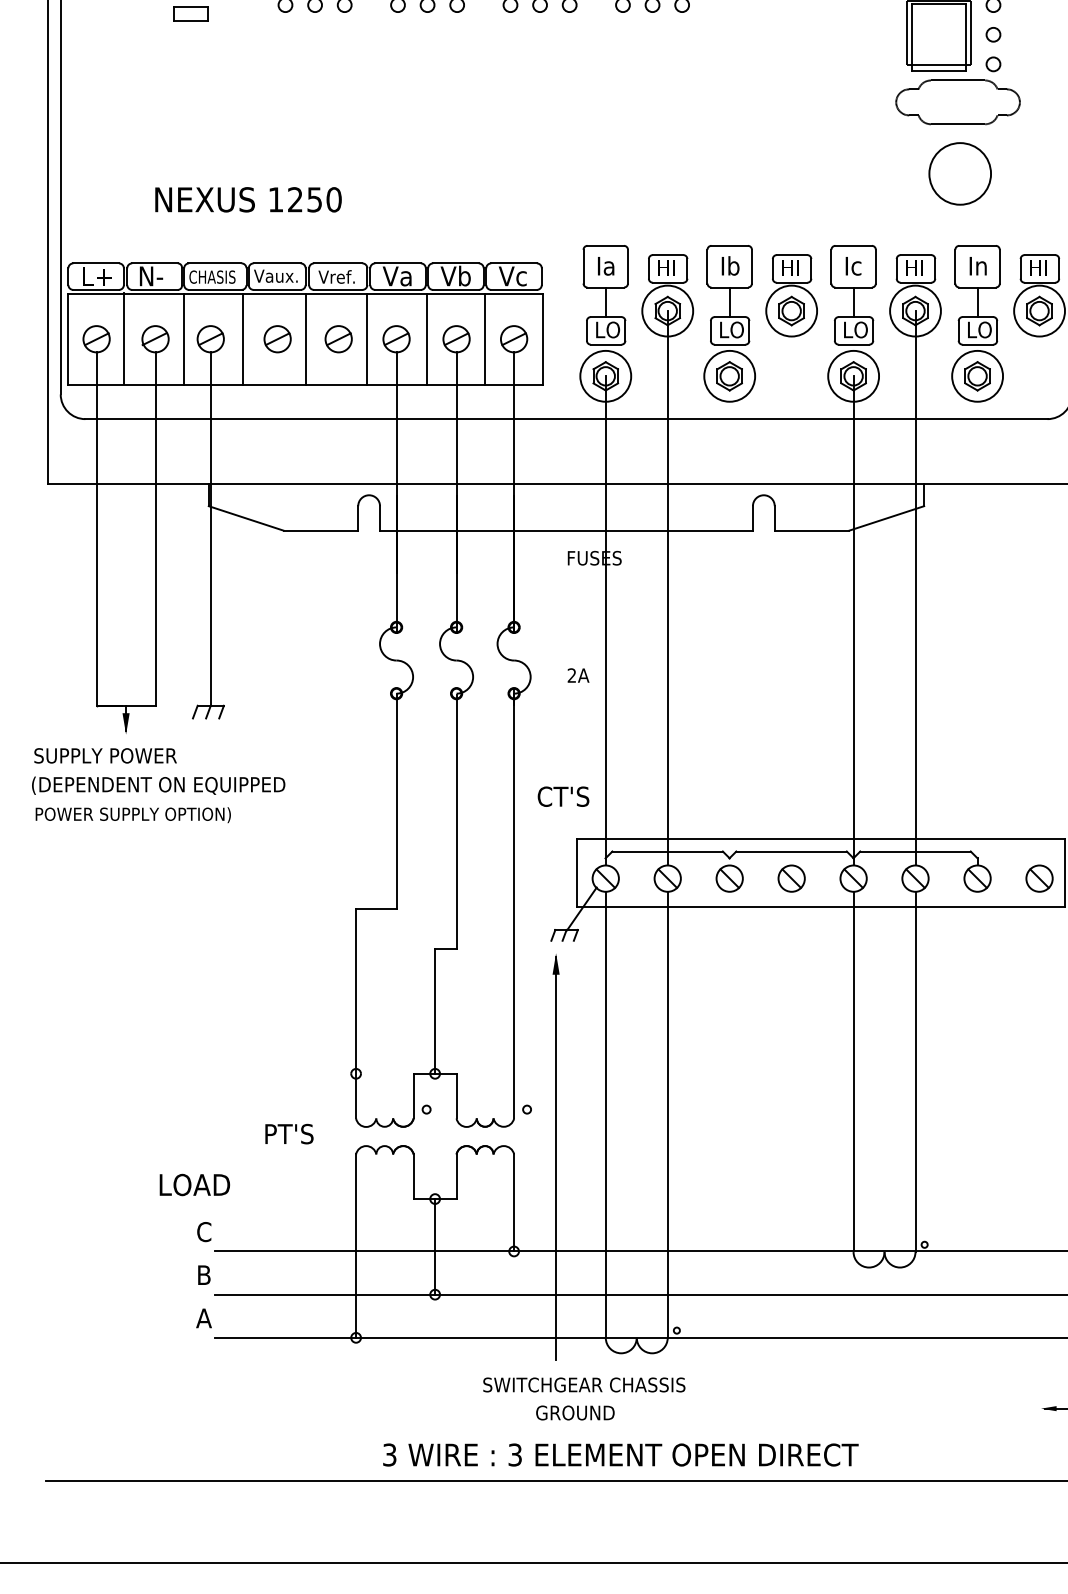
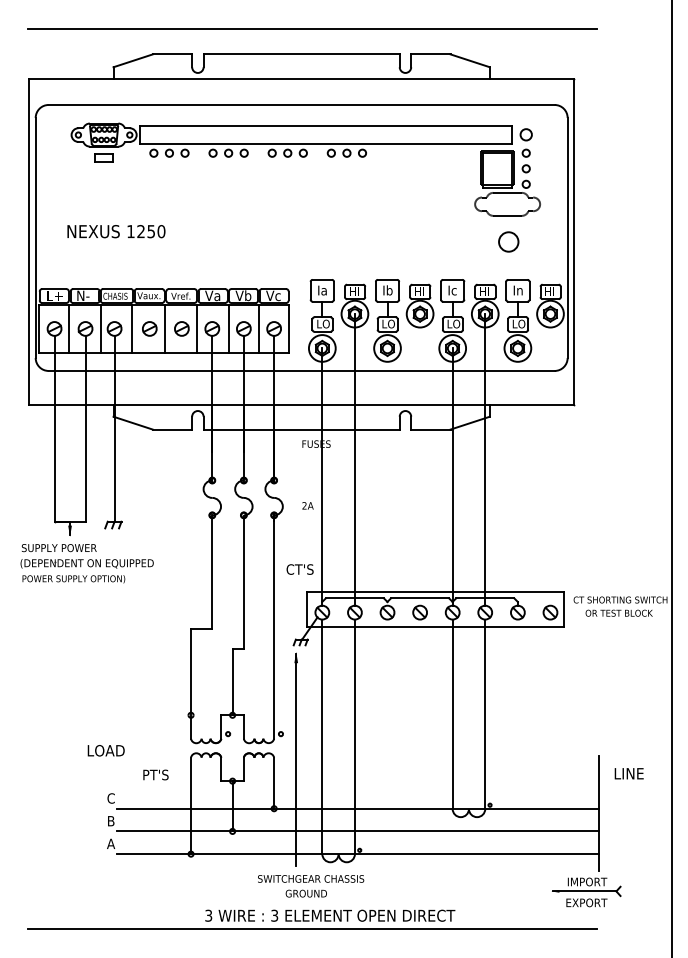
circle: (959, 172) -> (508, 241), size x0.6
text: (248, 199) -> (116, 231), moved
text: (288, 1133) -> (155, 774), moved
text: (193, 1184) -> (105, 750), moved

